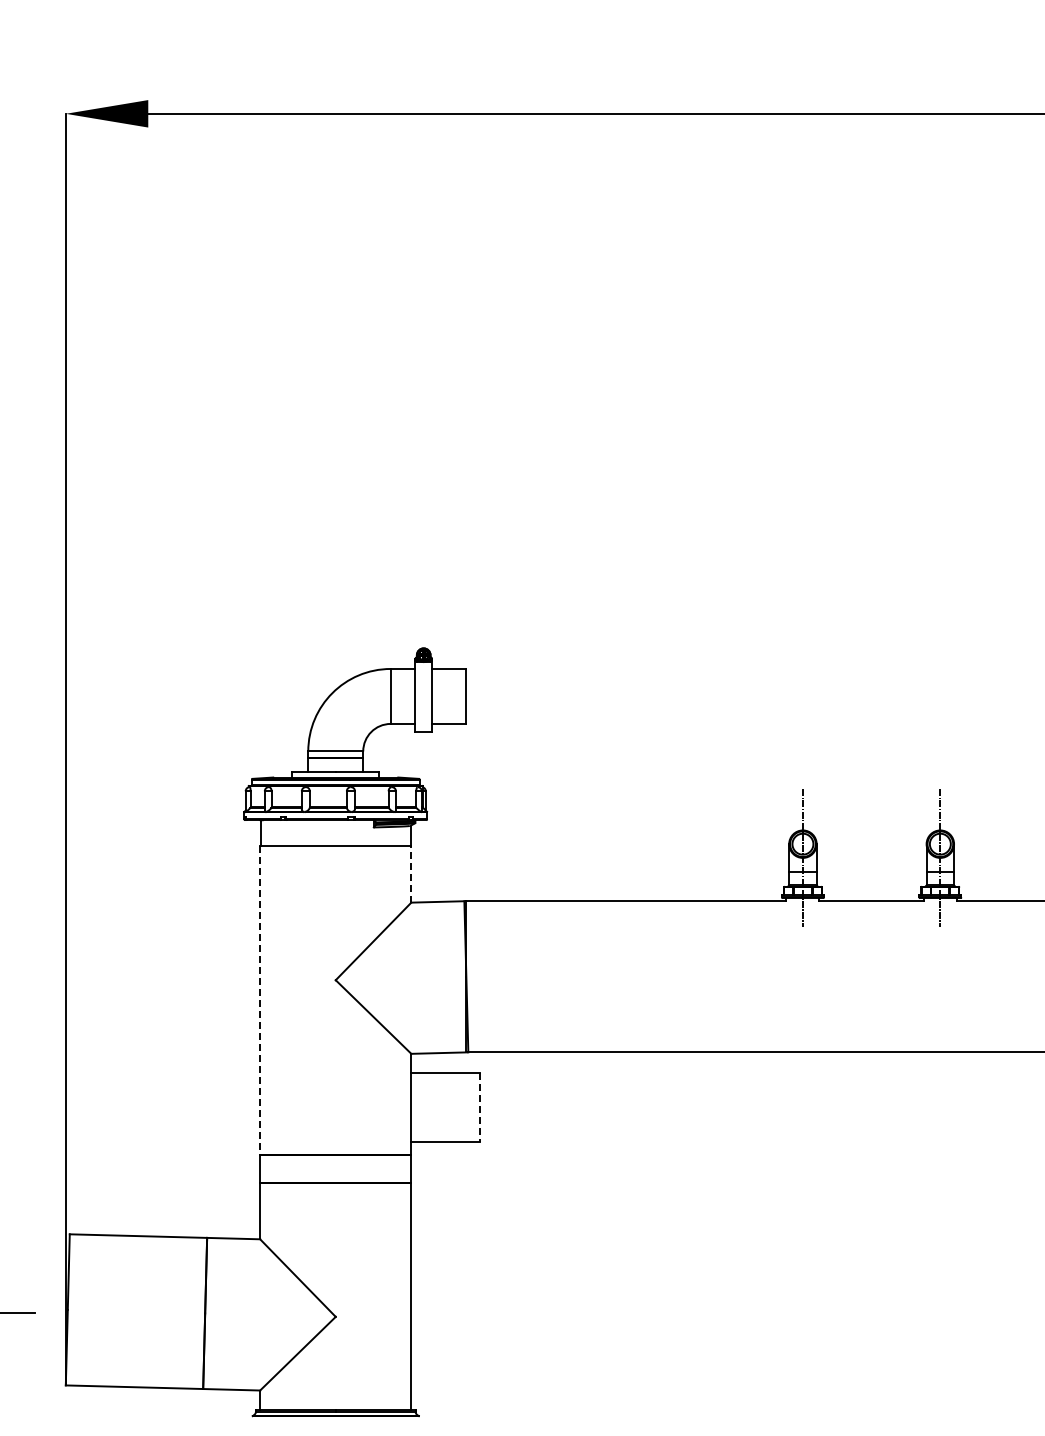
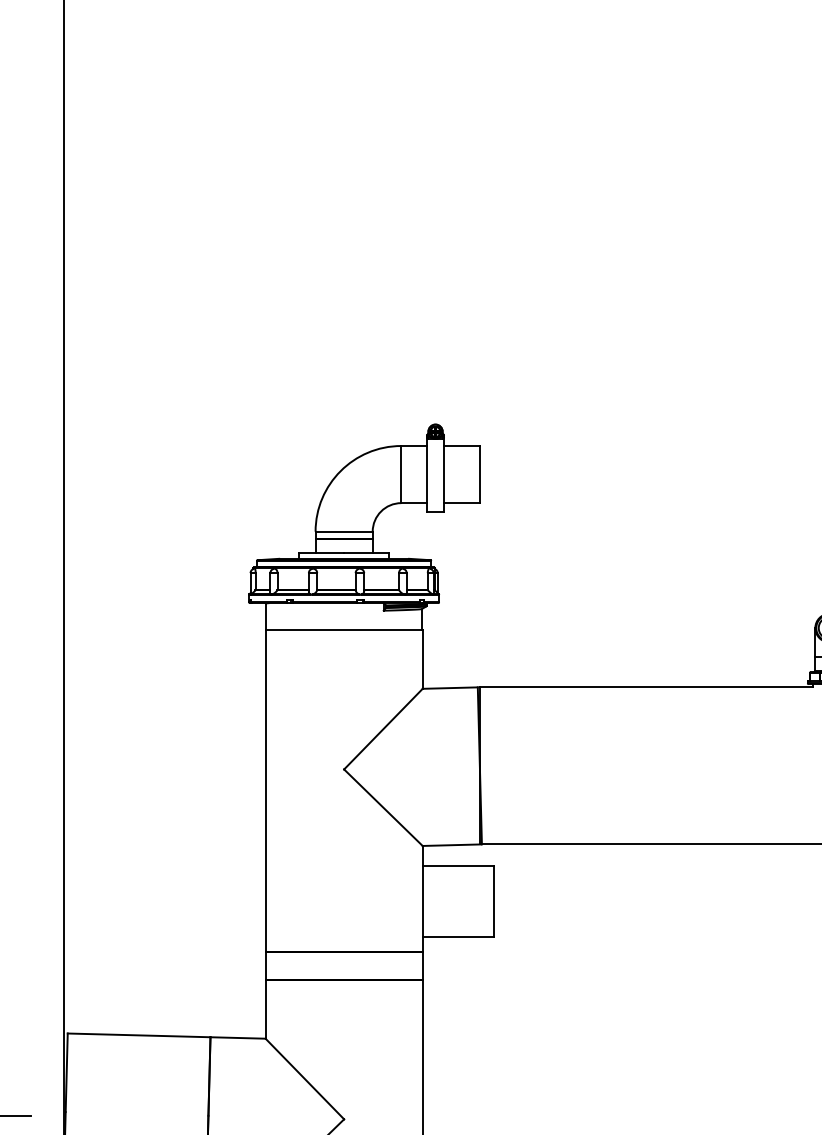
line: (411, 873) -> (422, 658), dashed -> solid
line: (260, 1000) -> (265, 790), dashed -> solid
line: (480, 1107) -> (494, 901), dashed -> solid

